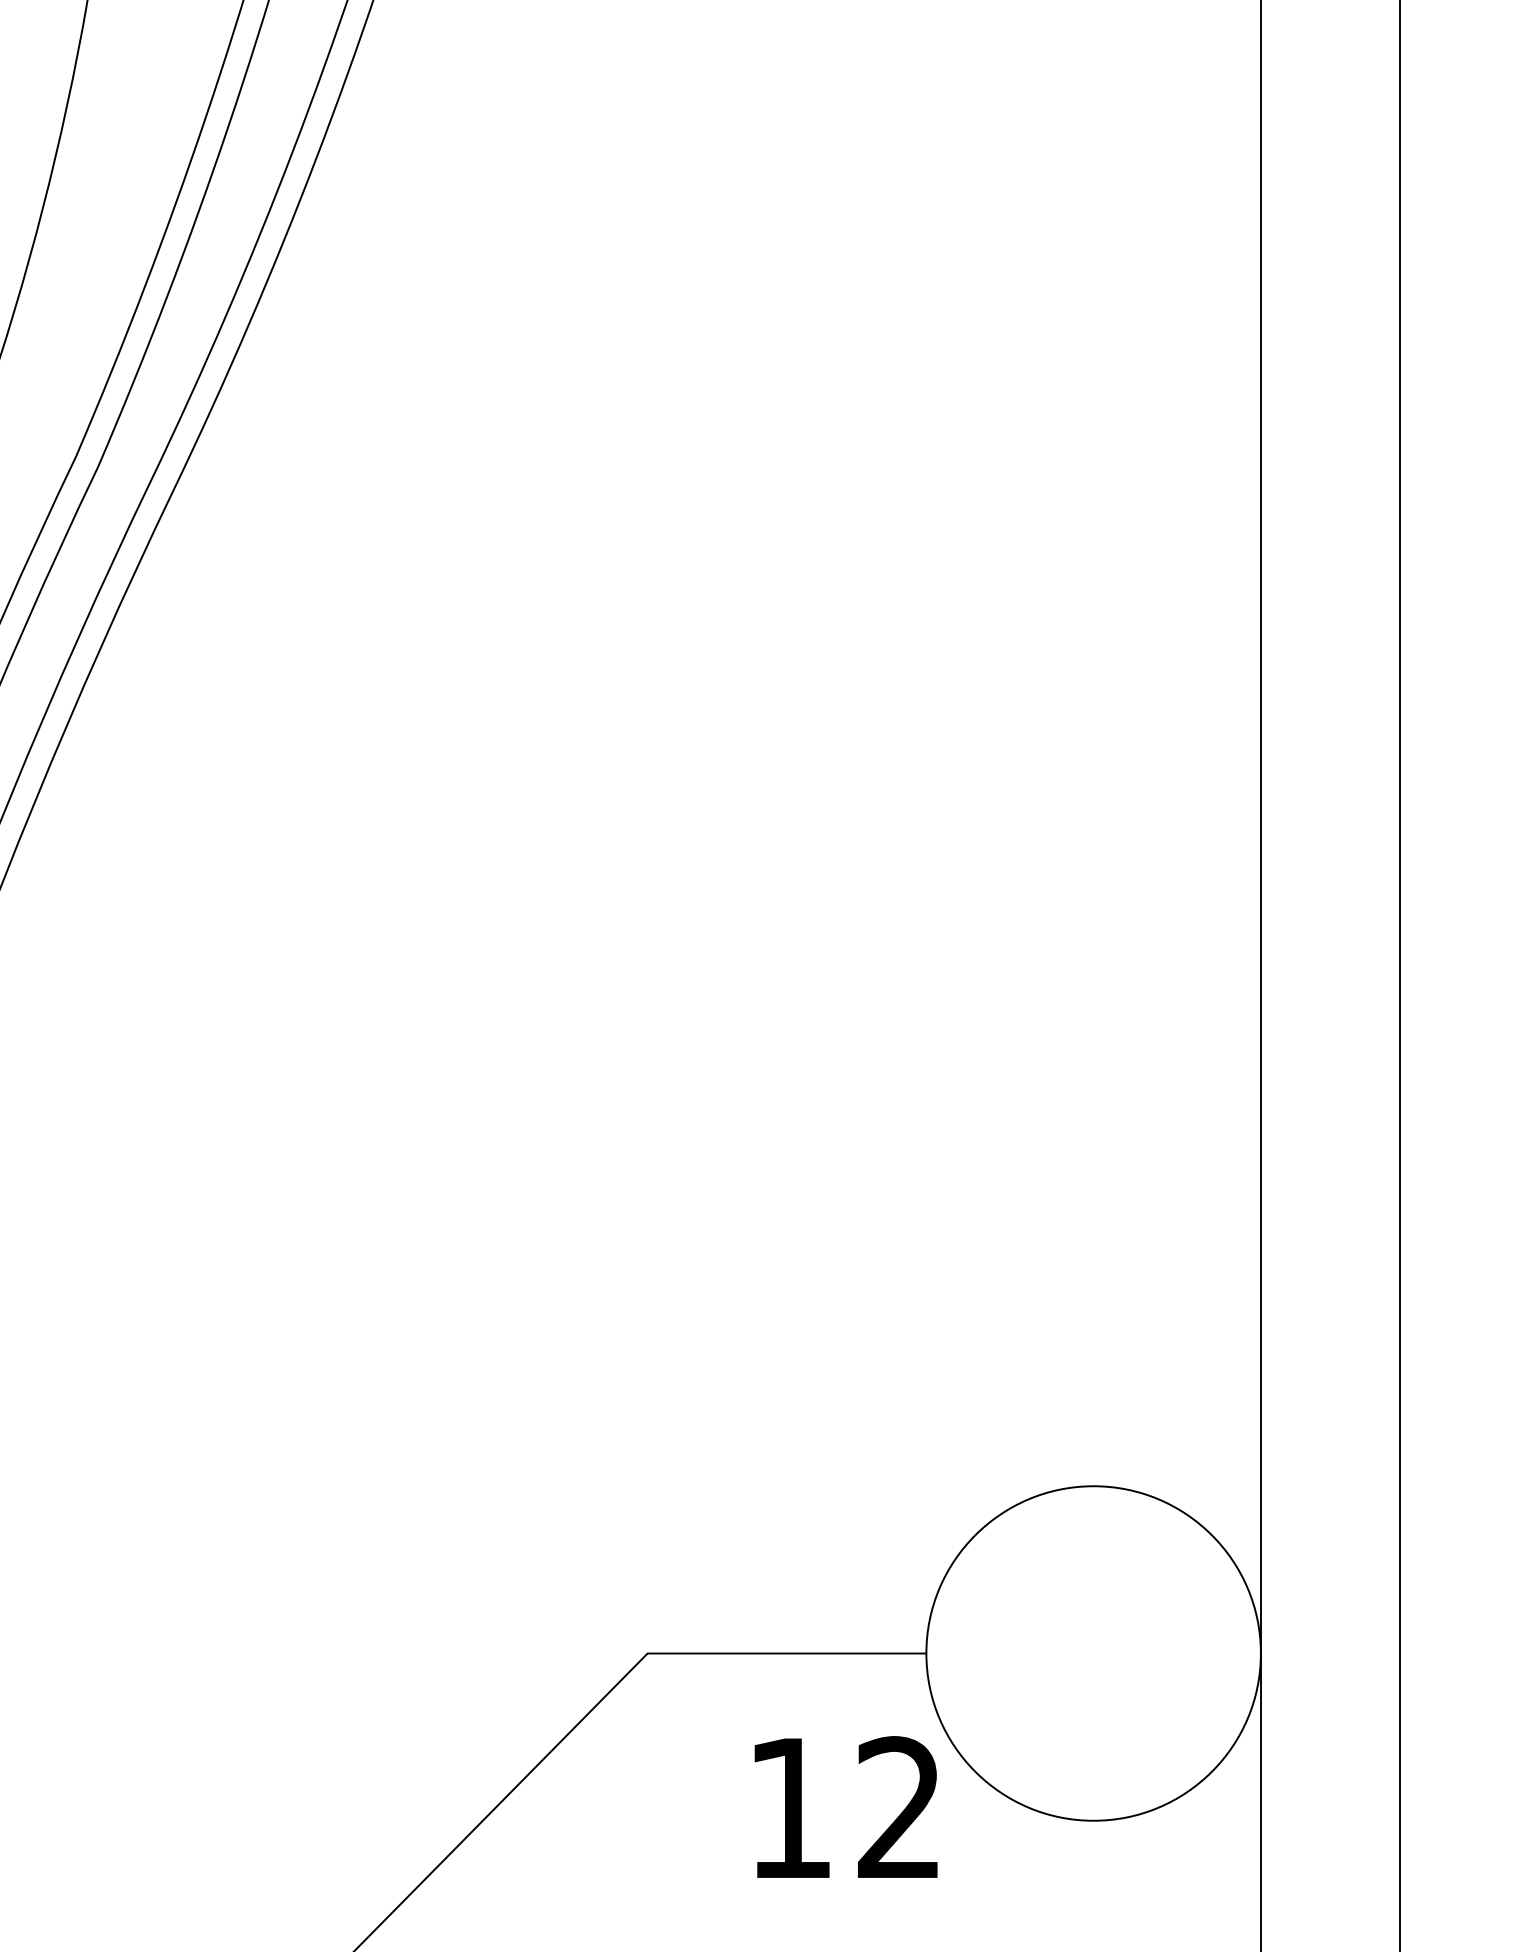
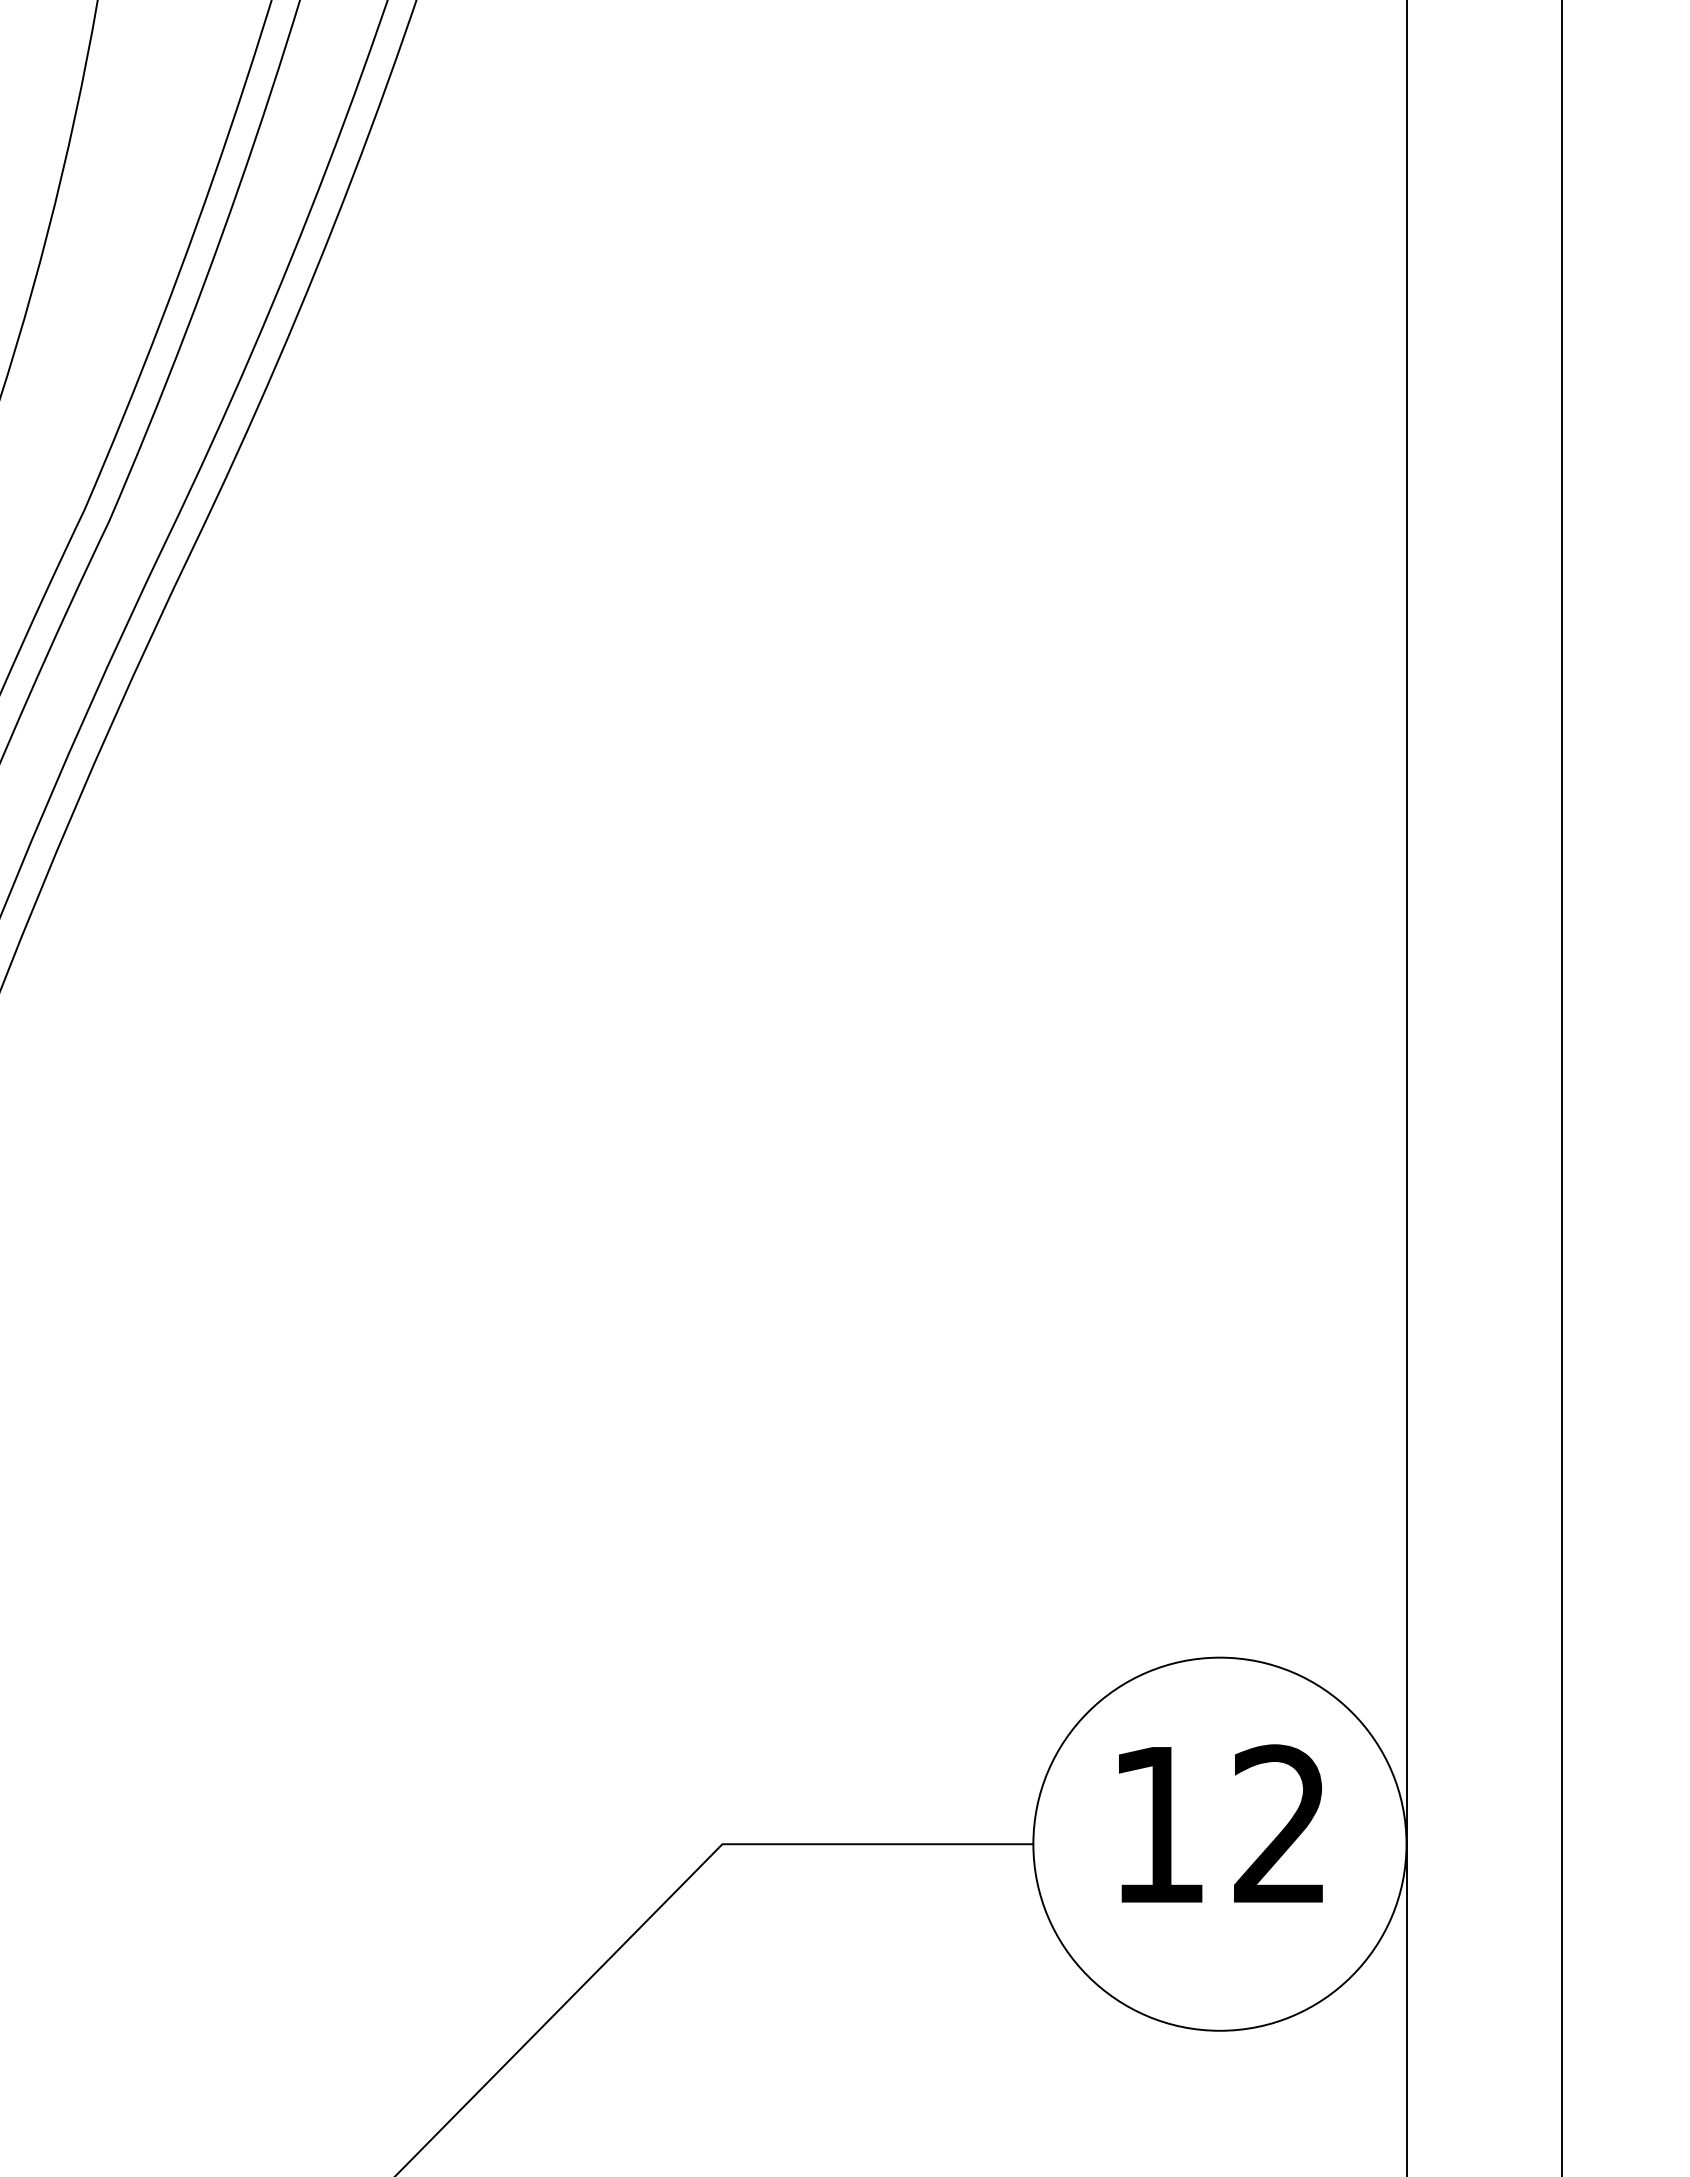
text: (845, 1807) -> (1220, 1823), moved

